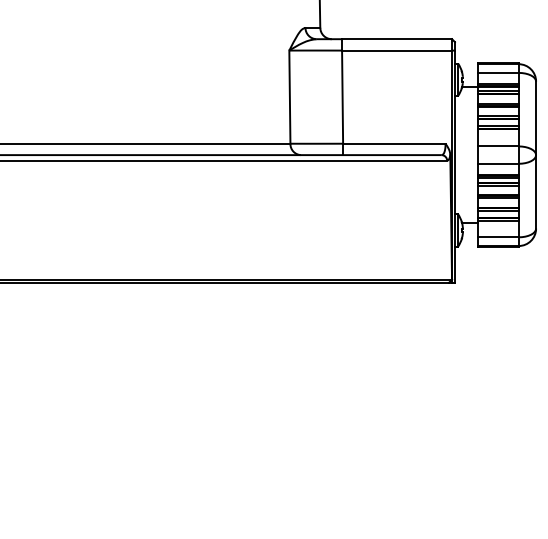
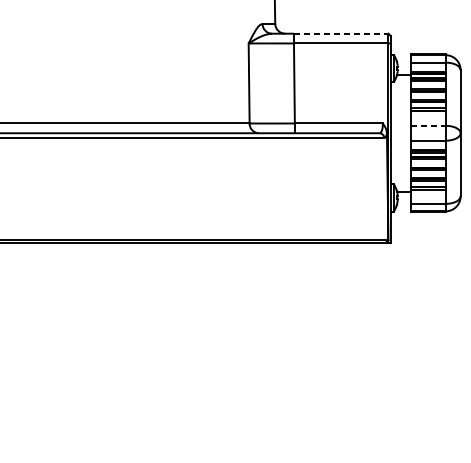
line: (397, 39) -> (341, 33), solid -> dashed
line: (498, 146) -> (428, 125), solid -> dashed

